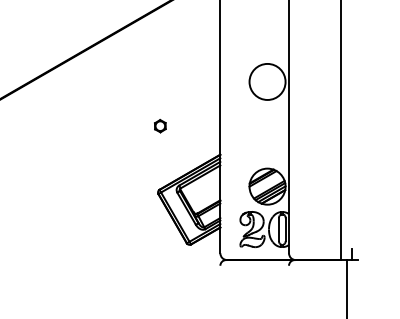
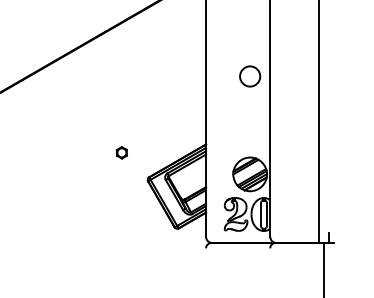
circle: (267, 81) -> (250, 76), size x0.6
part: (159, 125) -> (121, 152), moved

